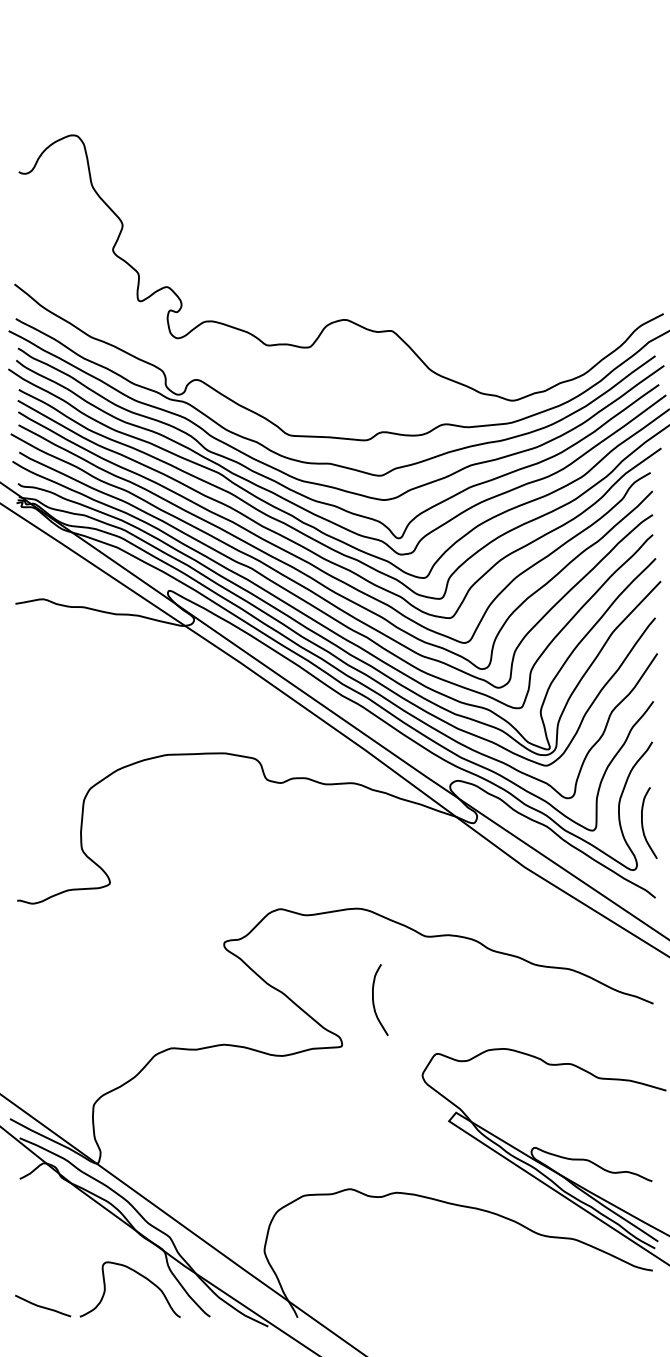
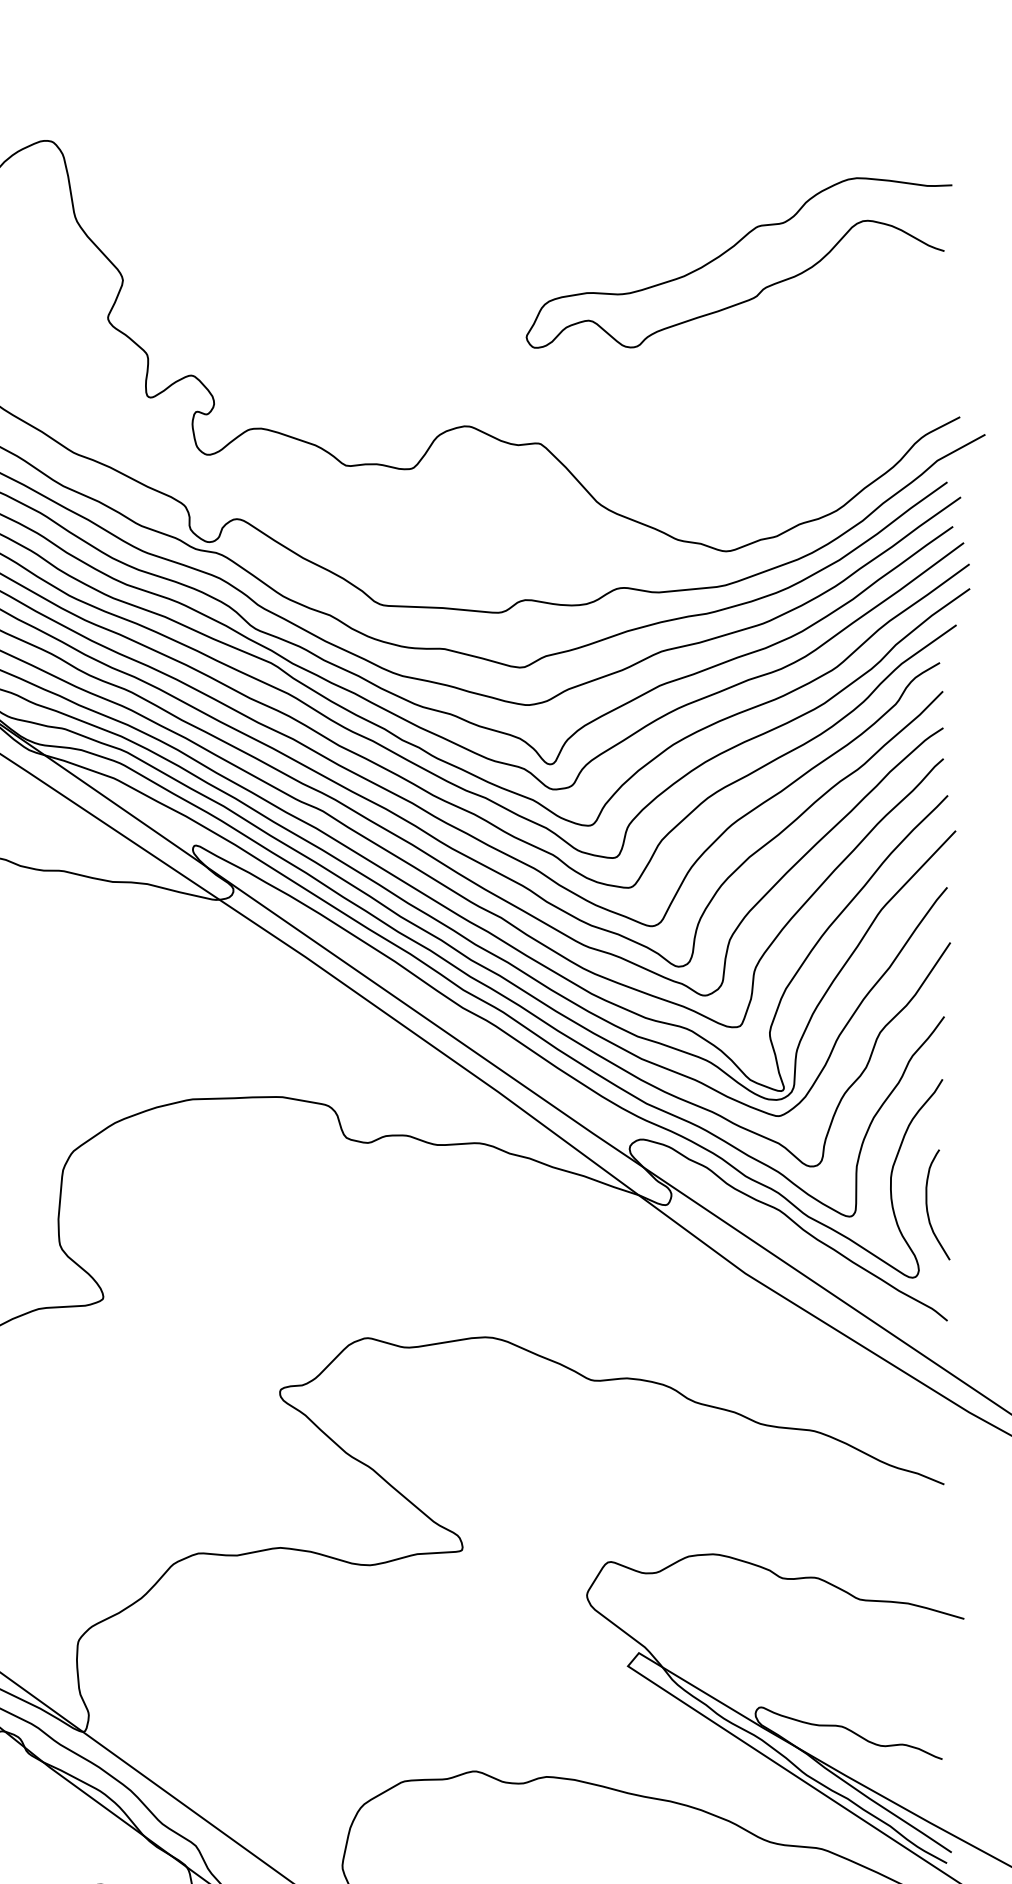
curve: (516, 205) -> (732, 249), added
curve: (374, 1001) -> (512, 1480), removed

